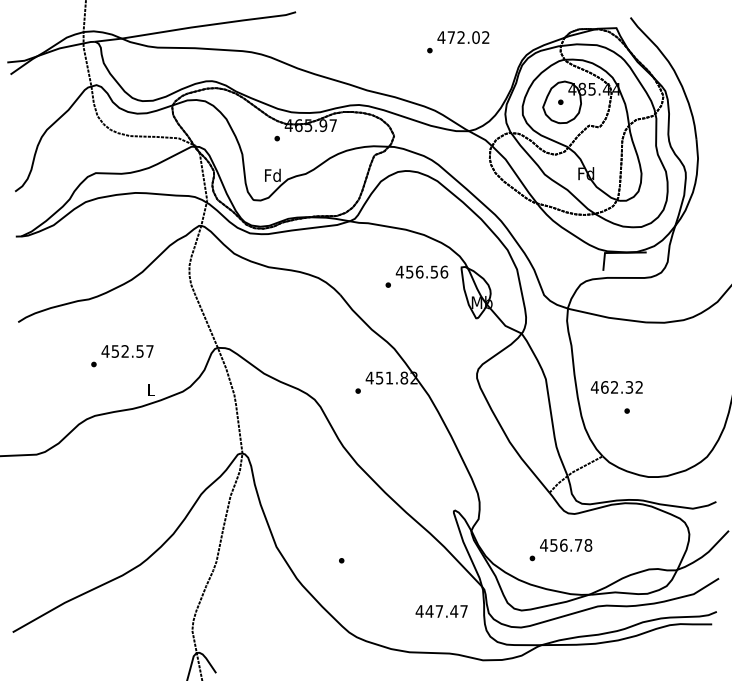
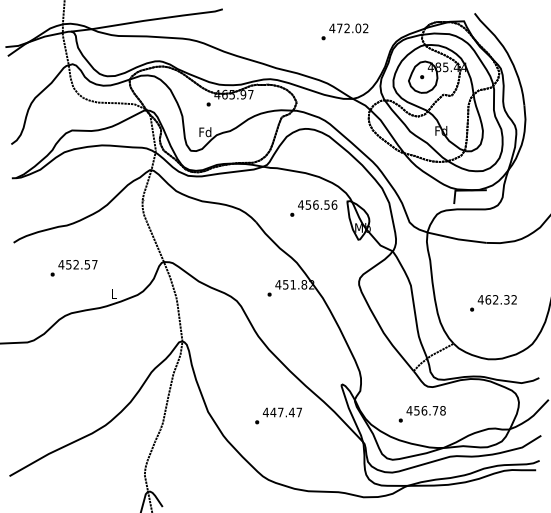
text: (121, 356) -> (73, 268), moved
text: (615, 386) -> (496, 299), moved
text: (440, 611) -> (281, 412), moved

